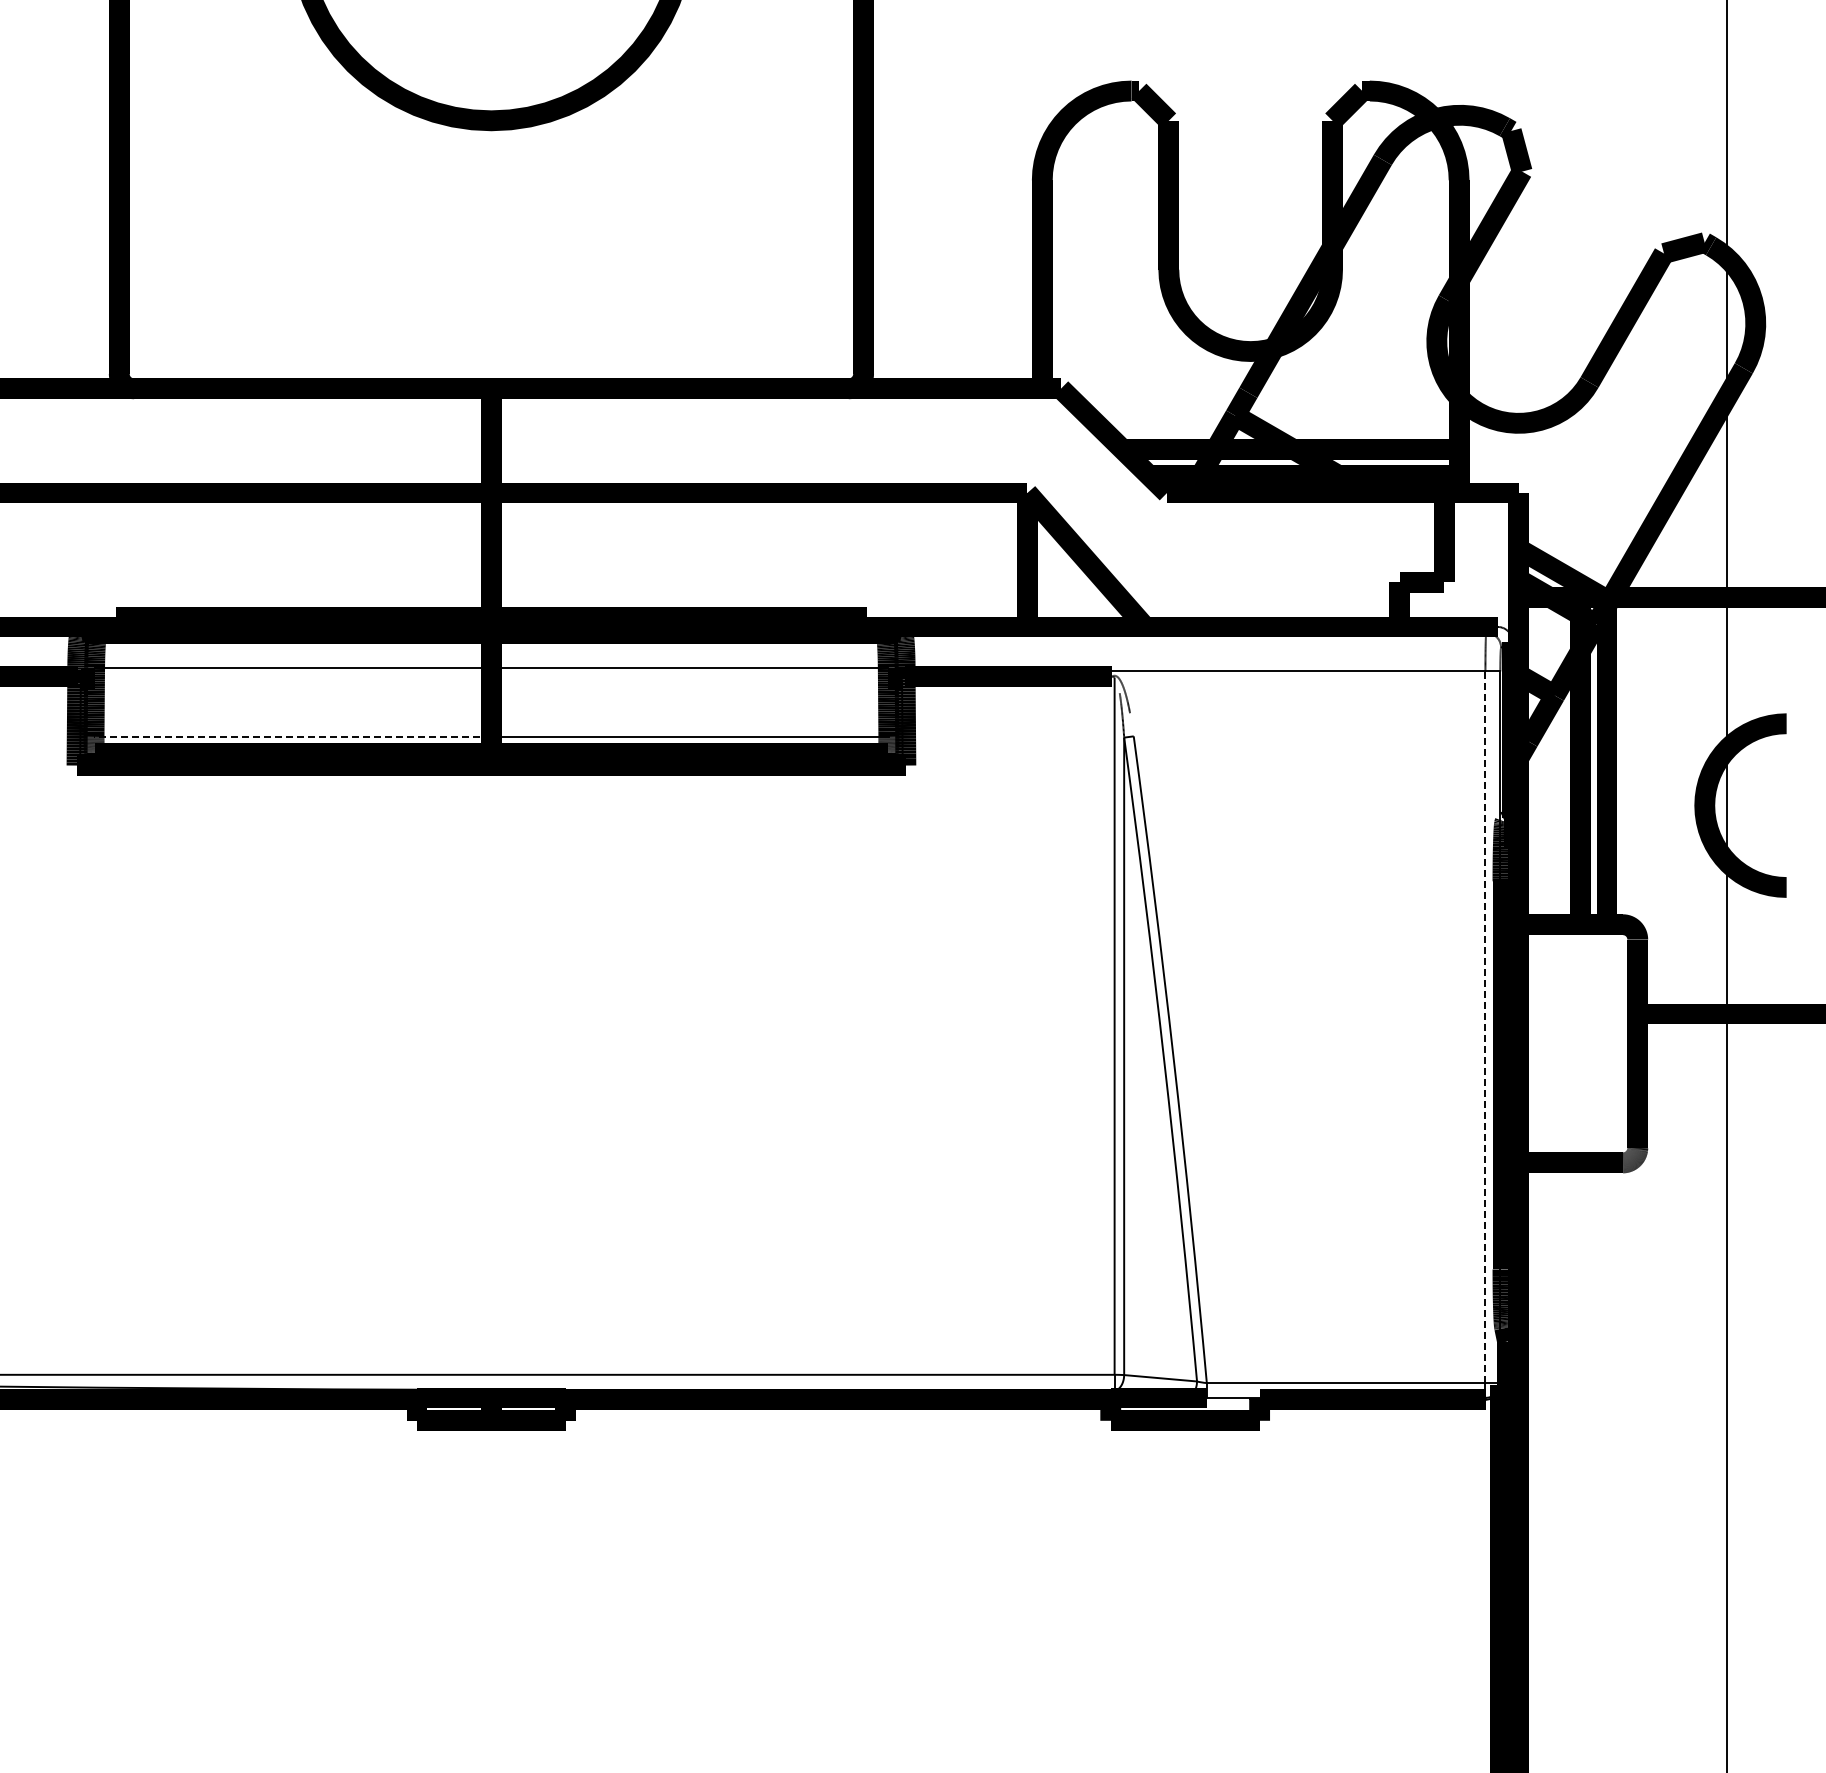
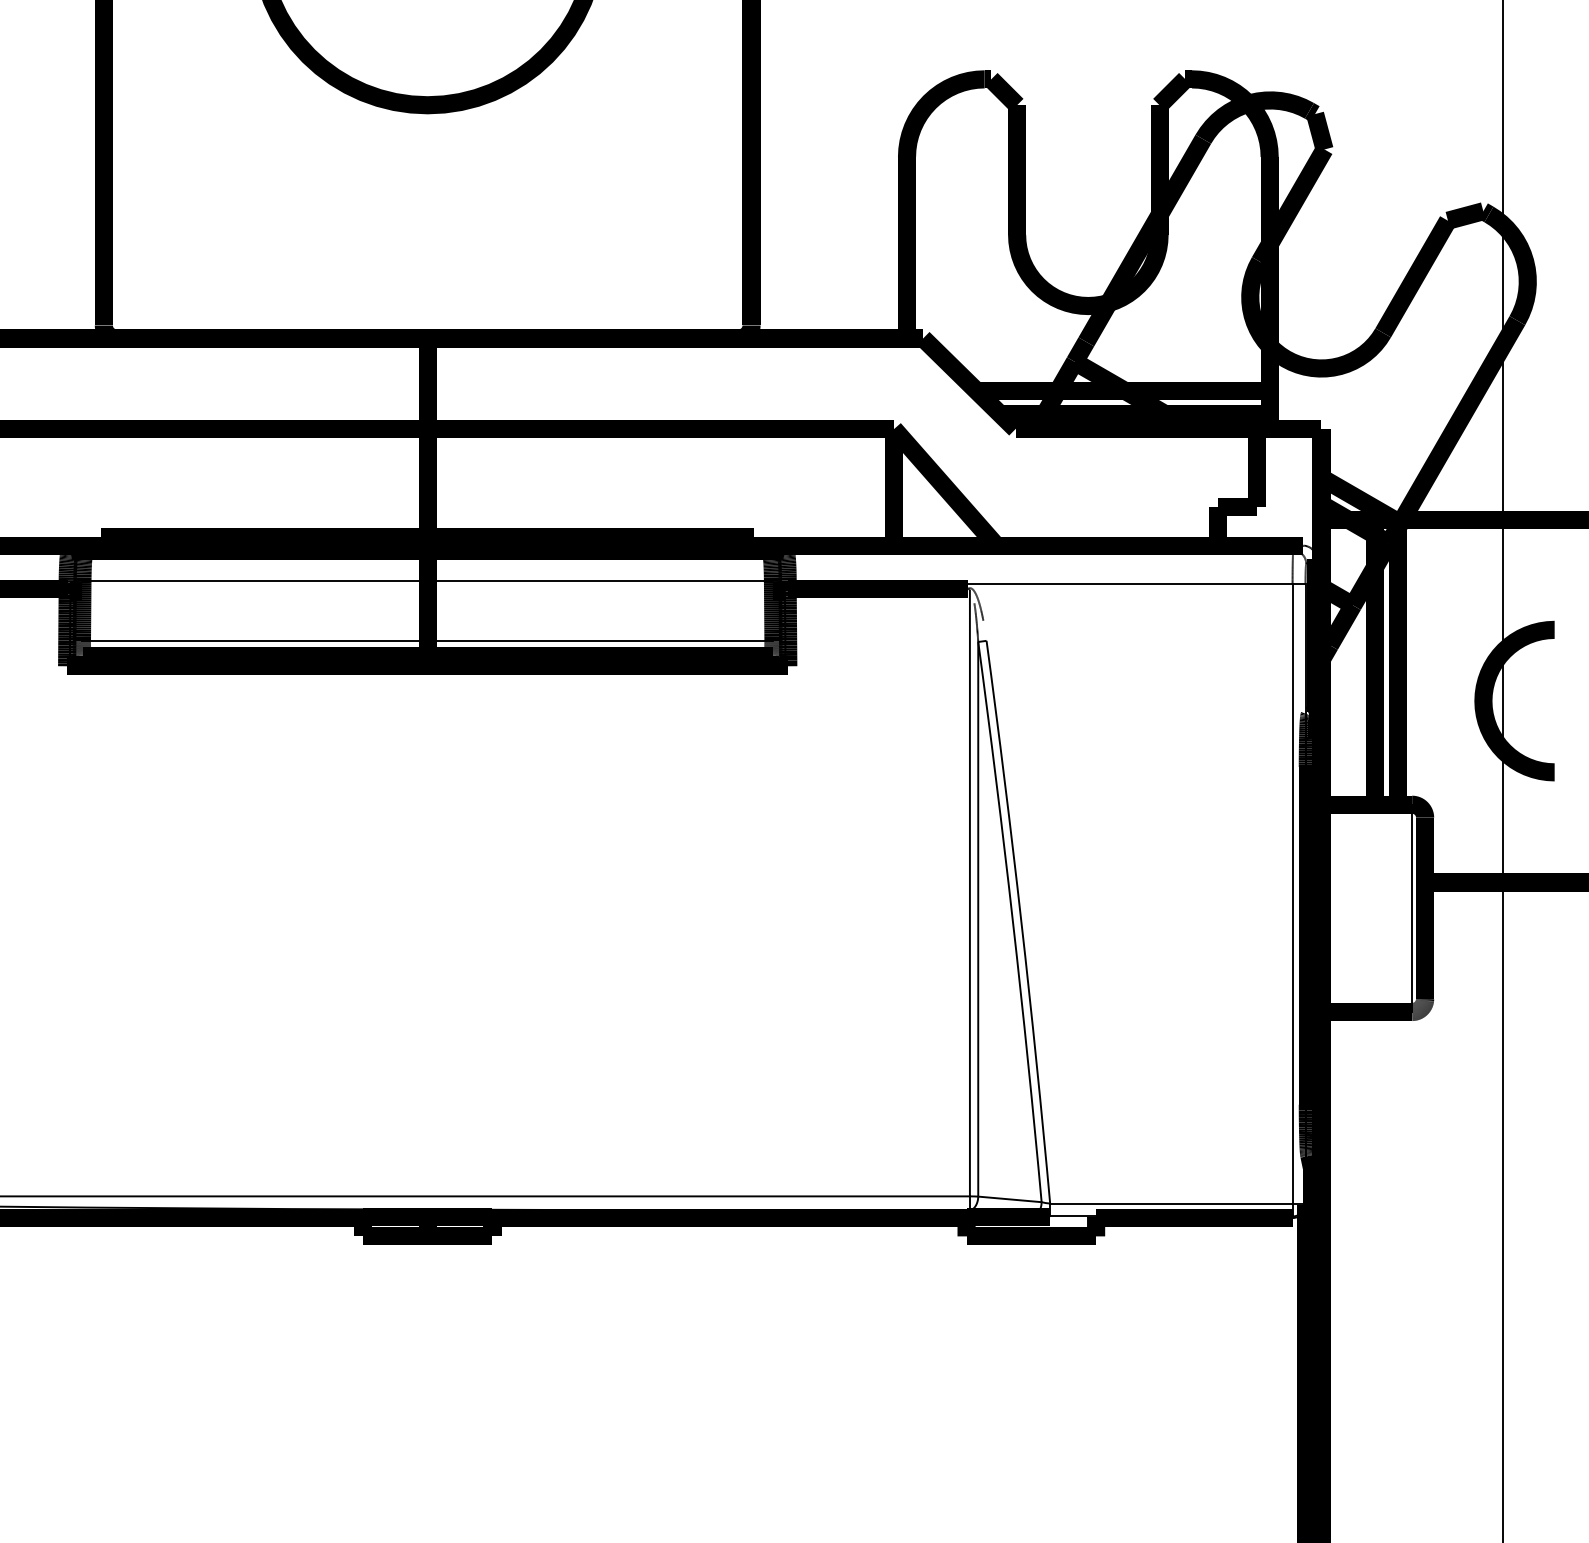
line: (292, 736) -> (254, 640), dashed -> solid
line: (1485, 1027) -> (1292, 894), dashed -> solid
line: (1622, 1043) -> (1411, 908), added

